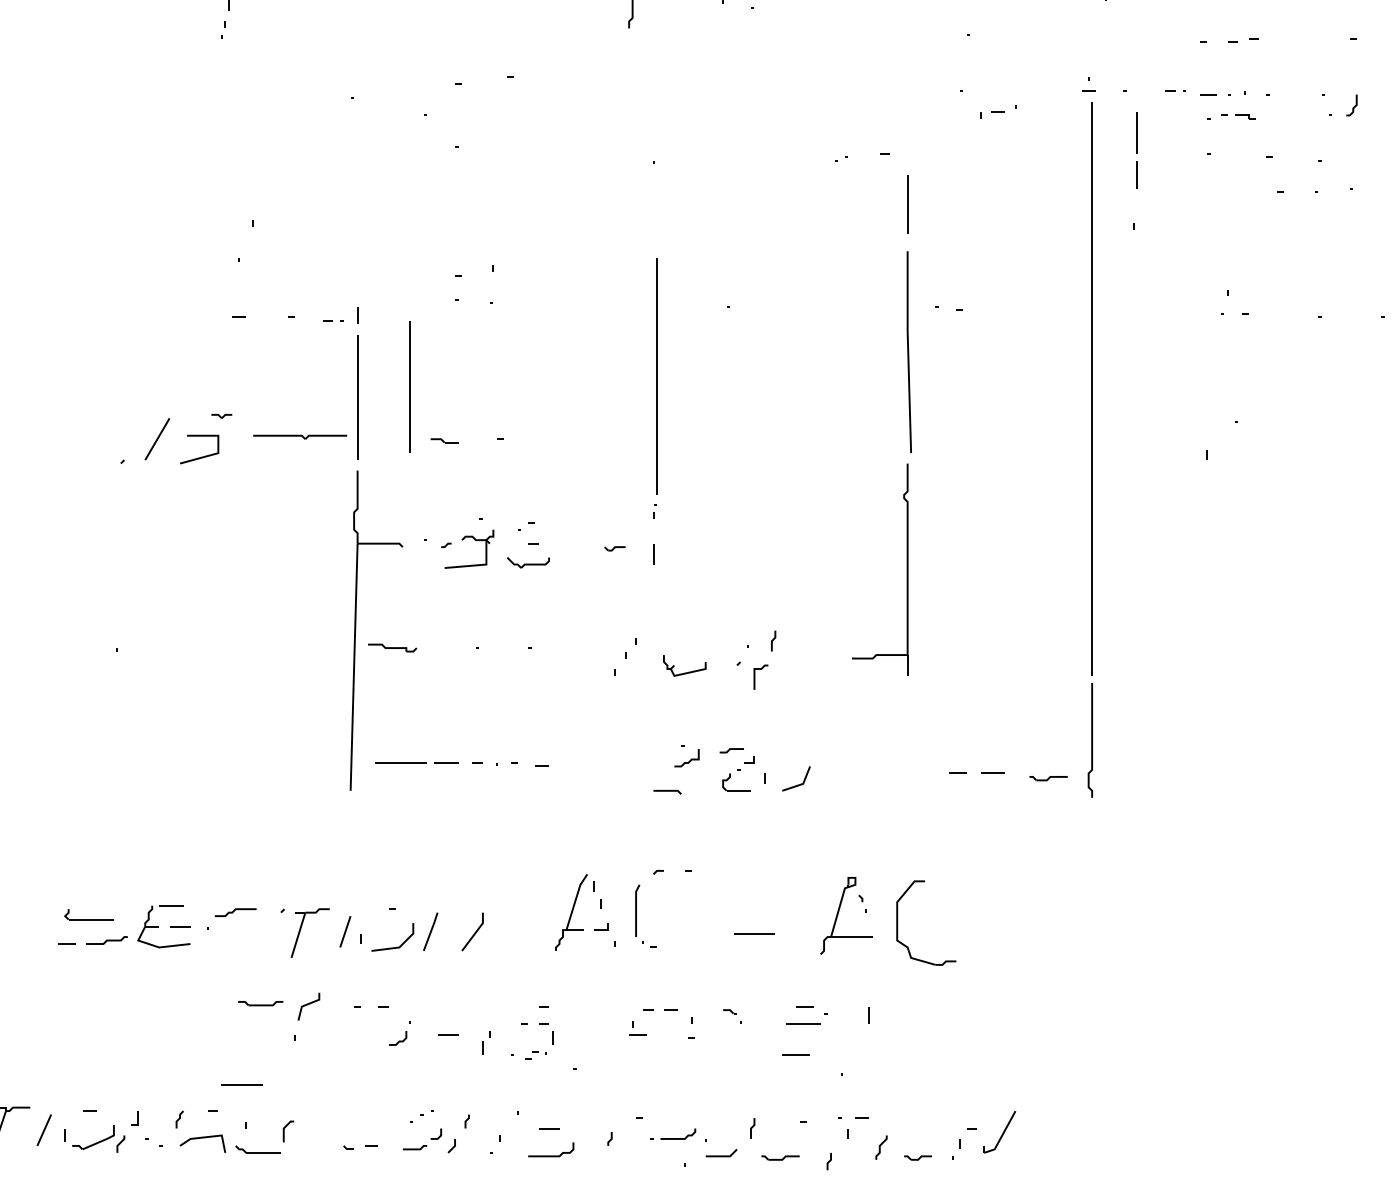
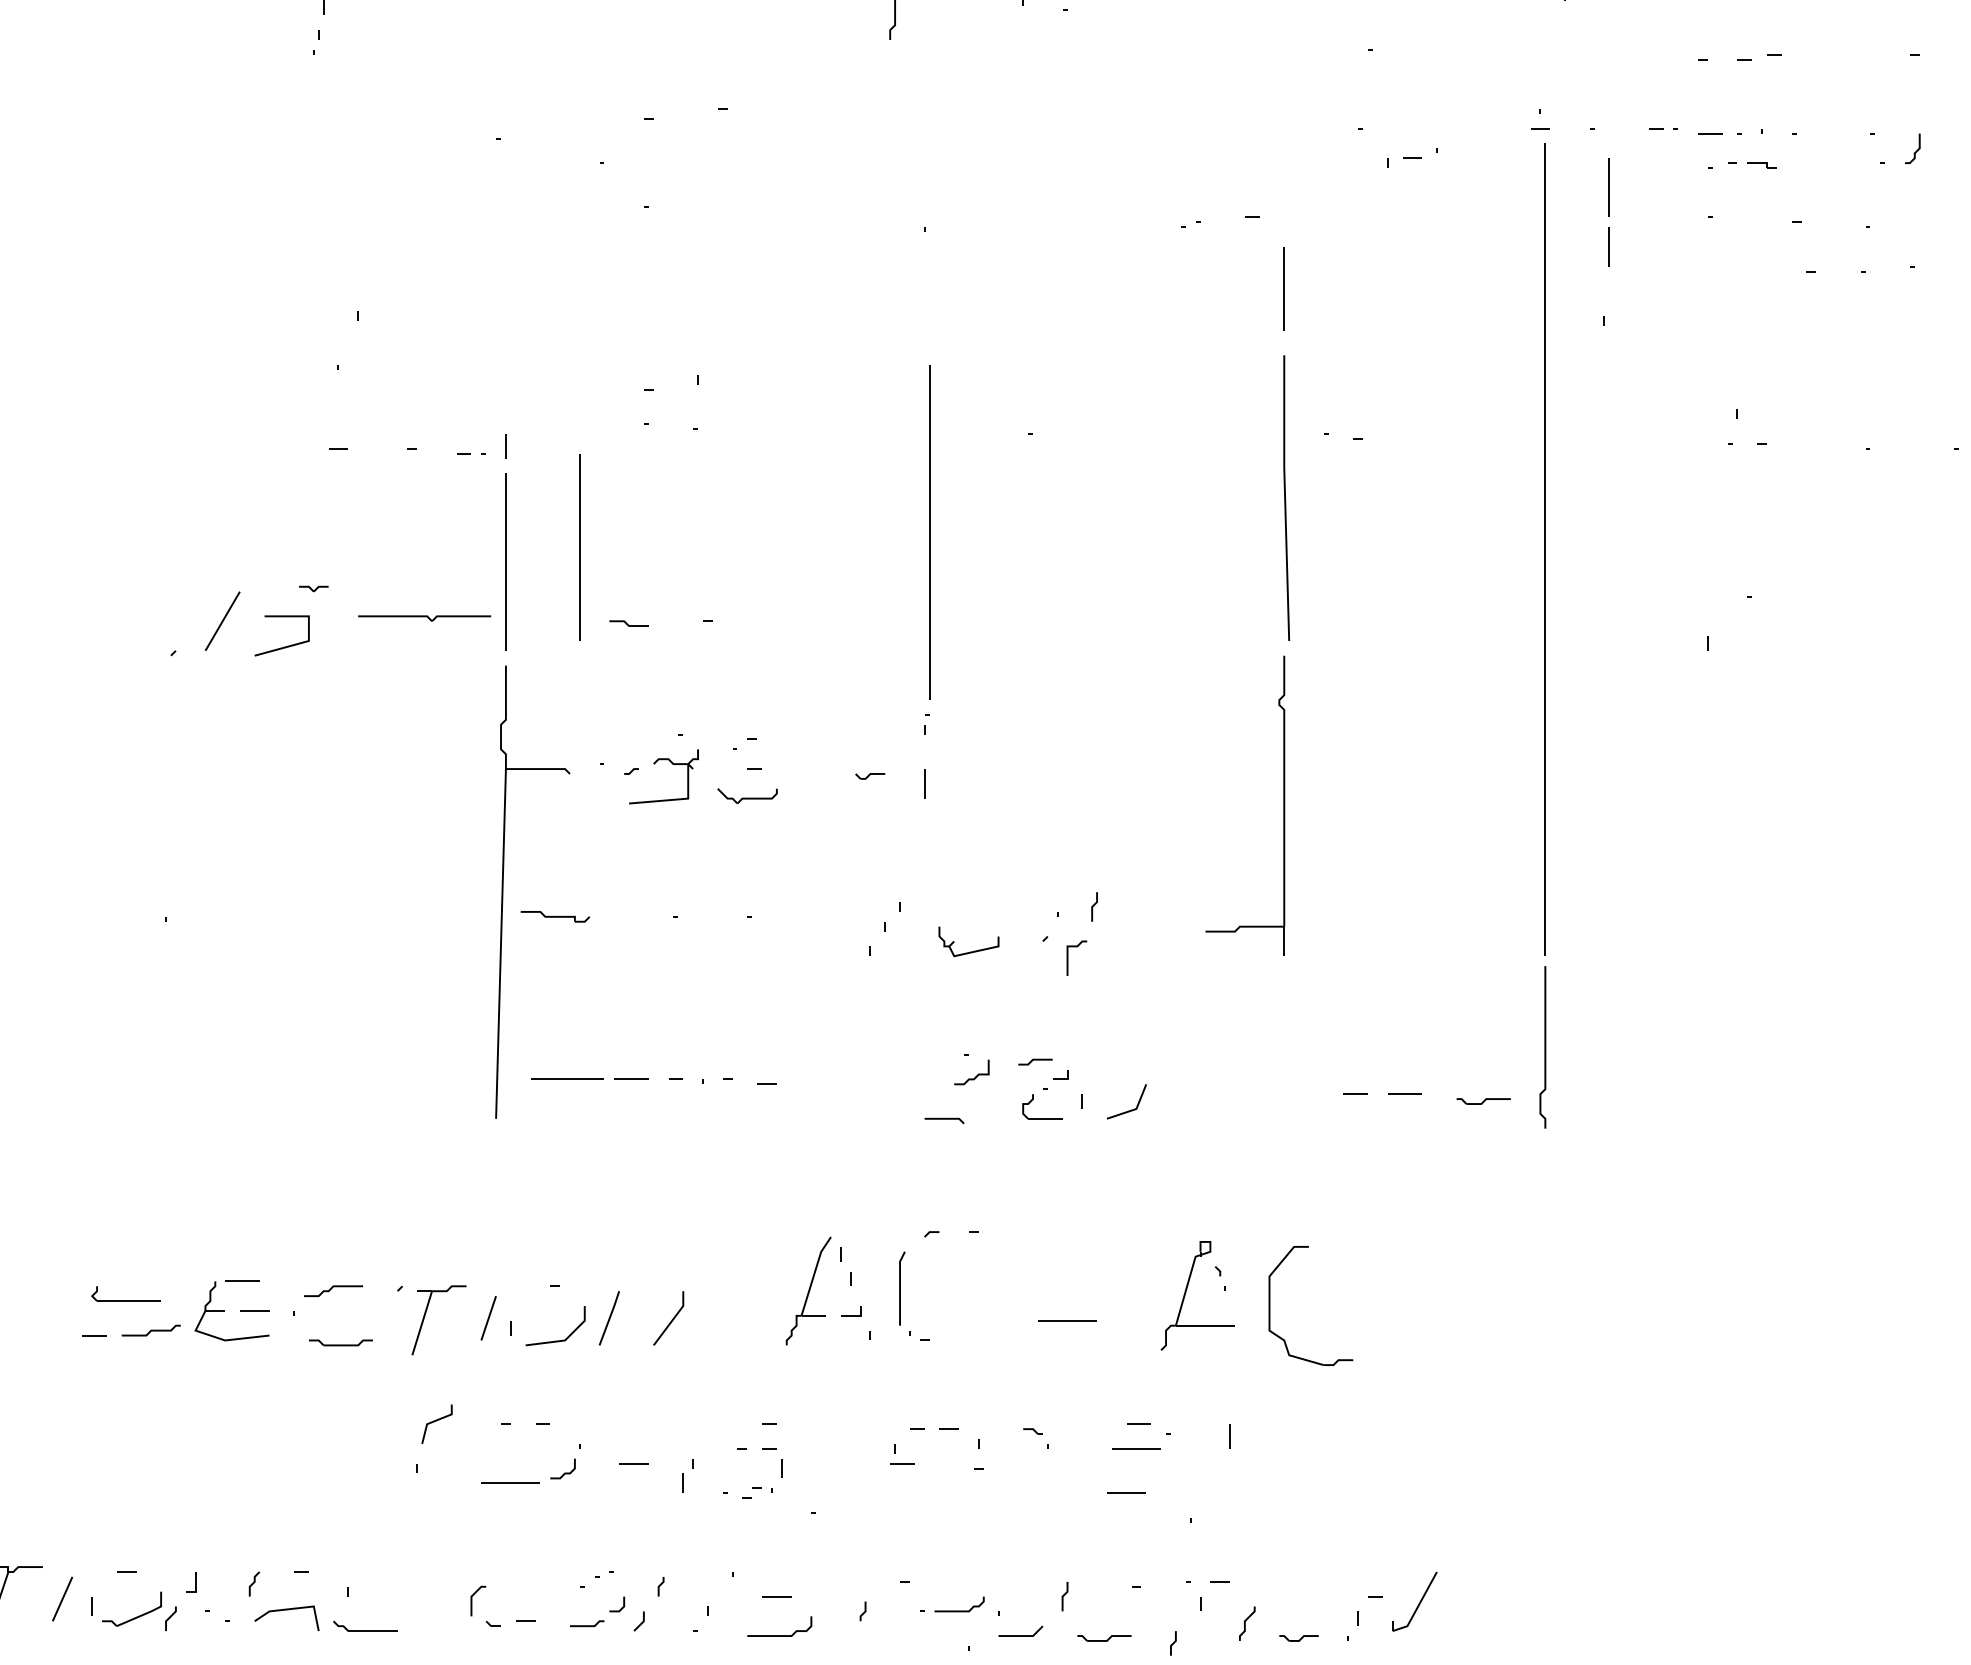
part: (260, 1003) -> (340, 1342), moved
line: (242, 1084) -> (510, 1482), moved
line: (284, 1131) -> (472, 1600), moved

